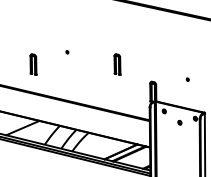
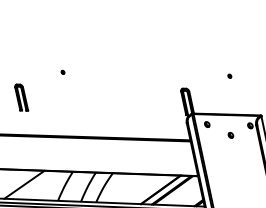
part: (117, 64) -> (132, 75), removed

